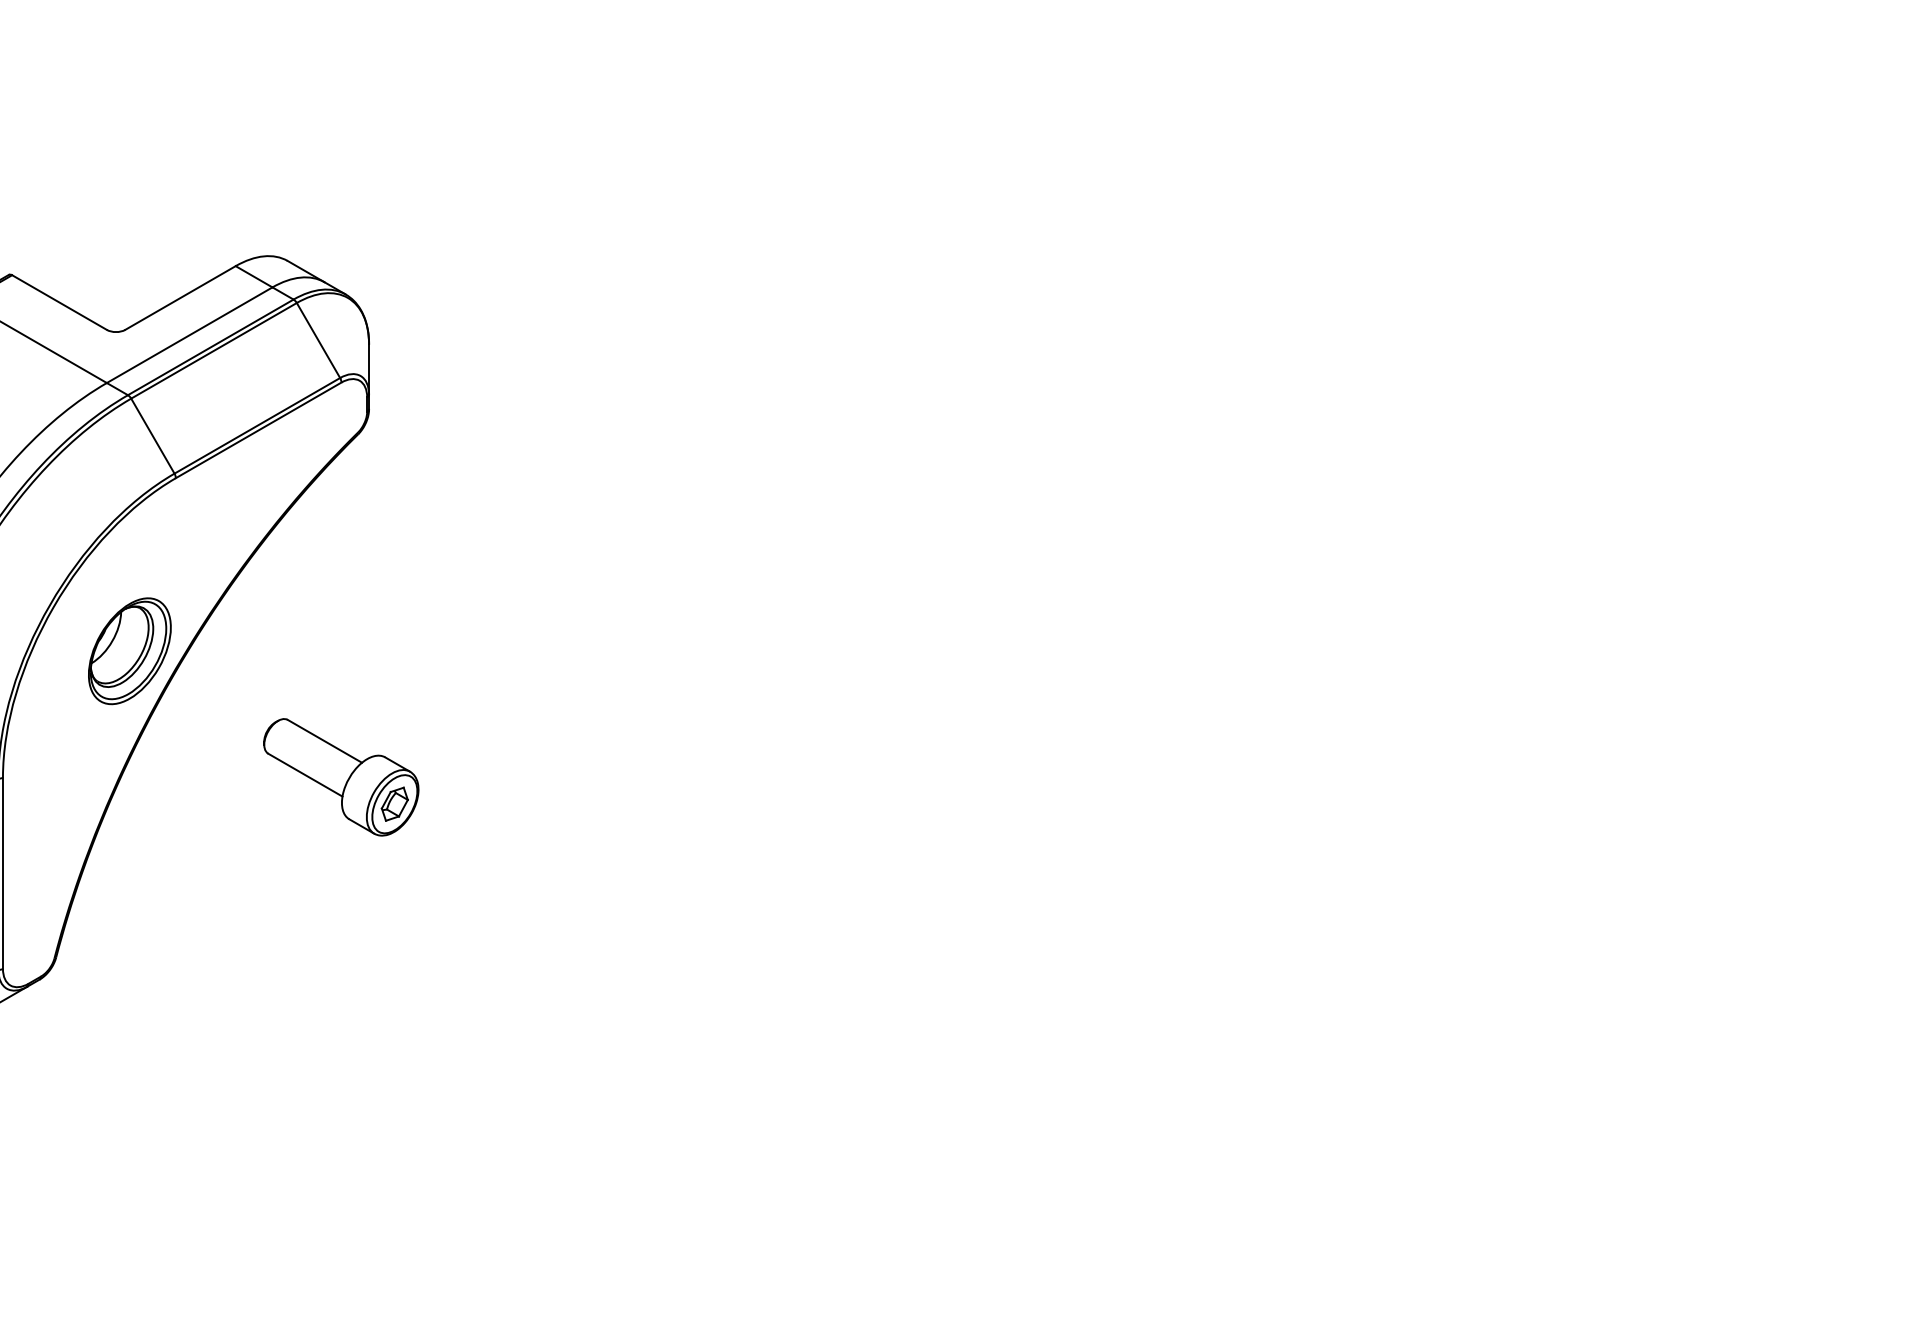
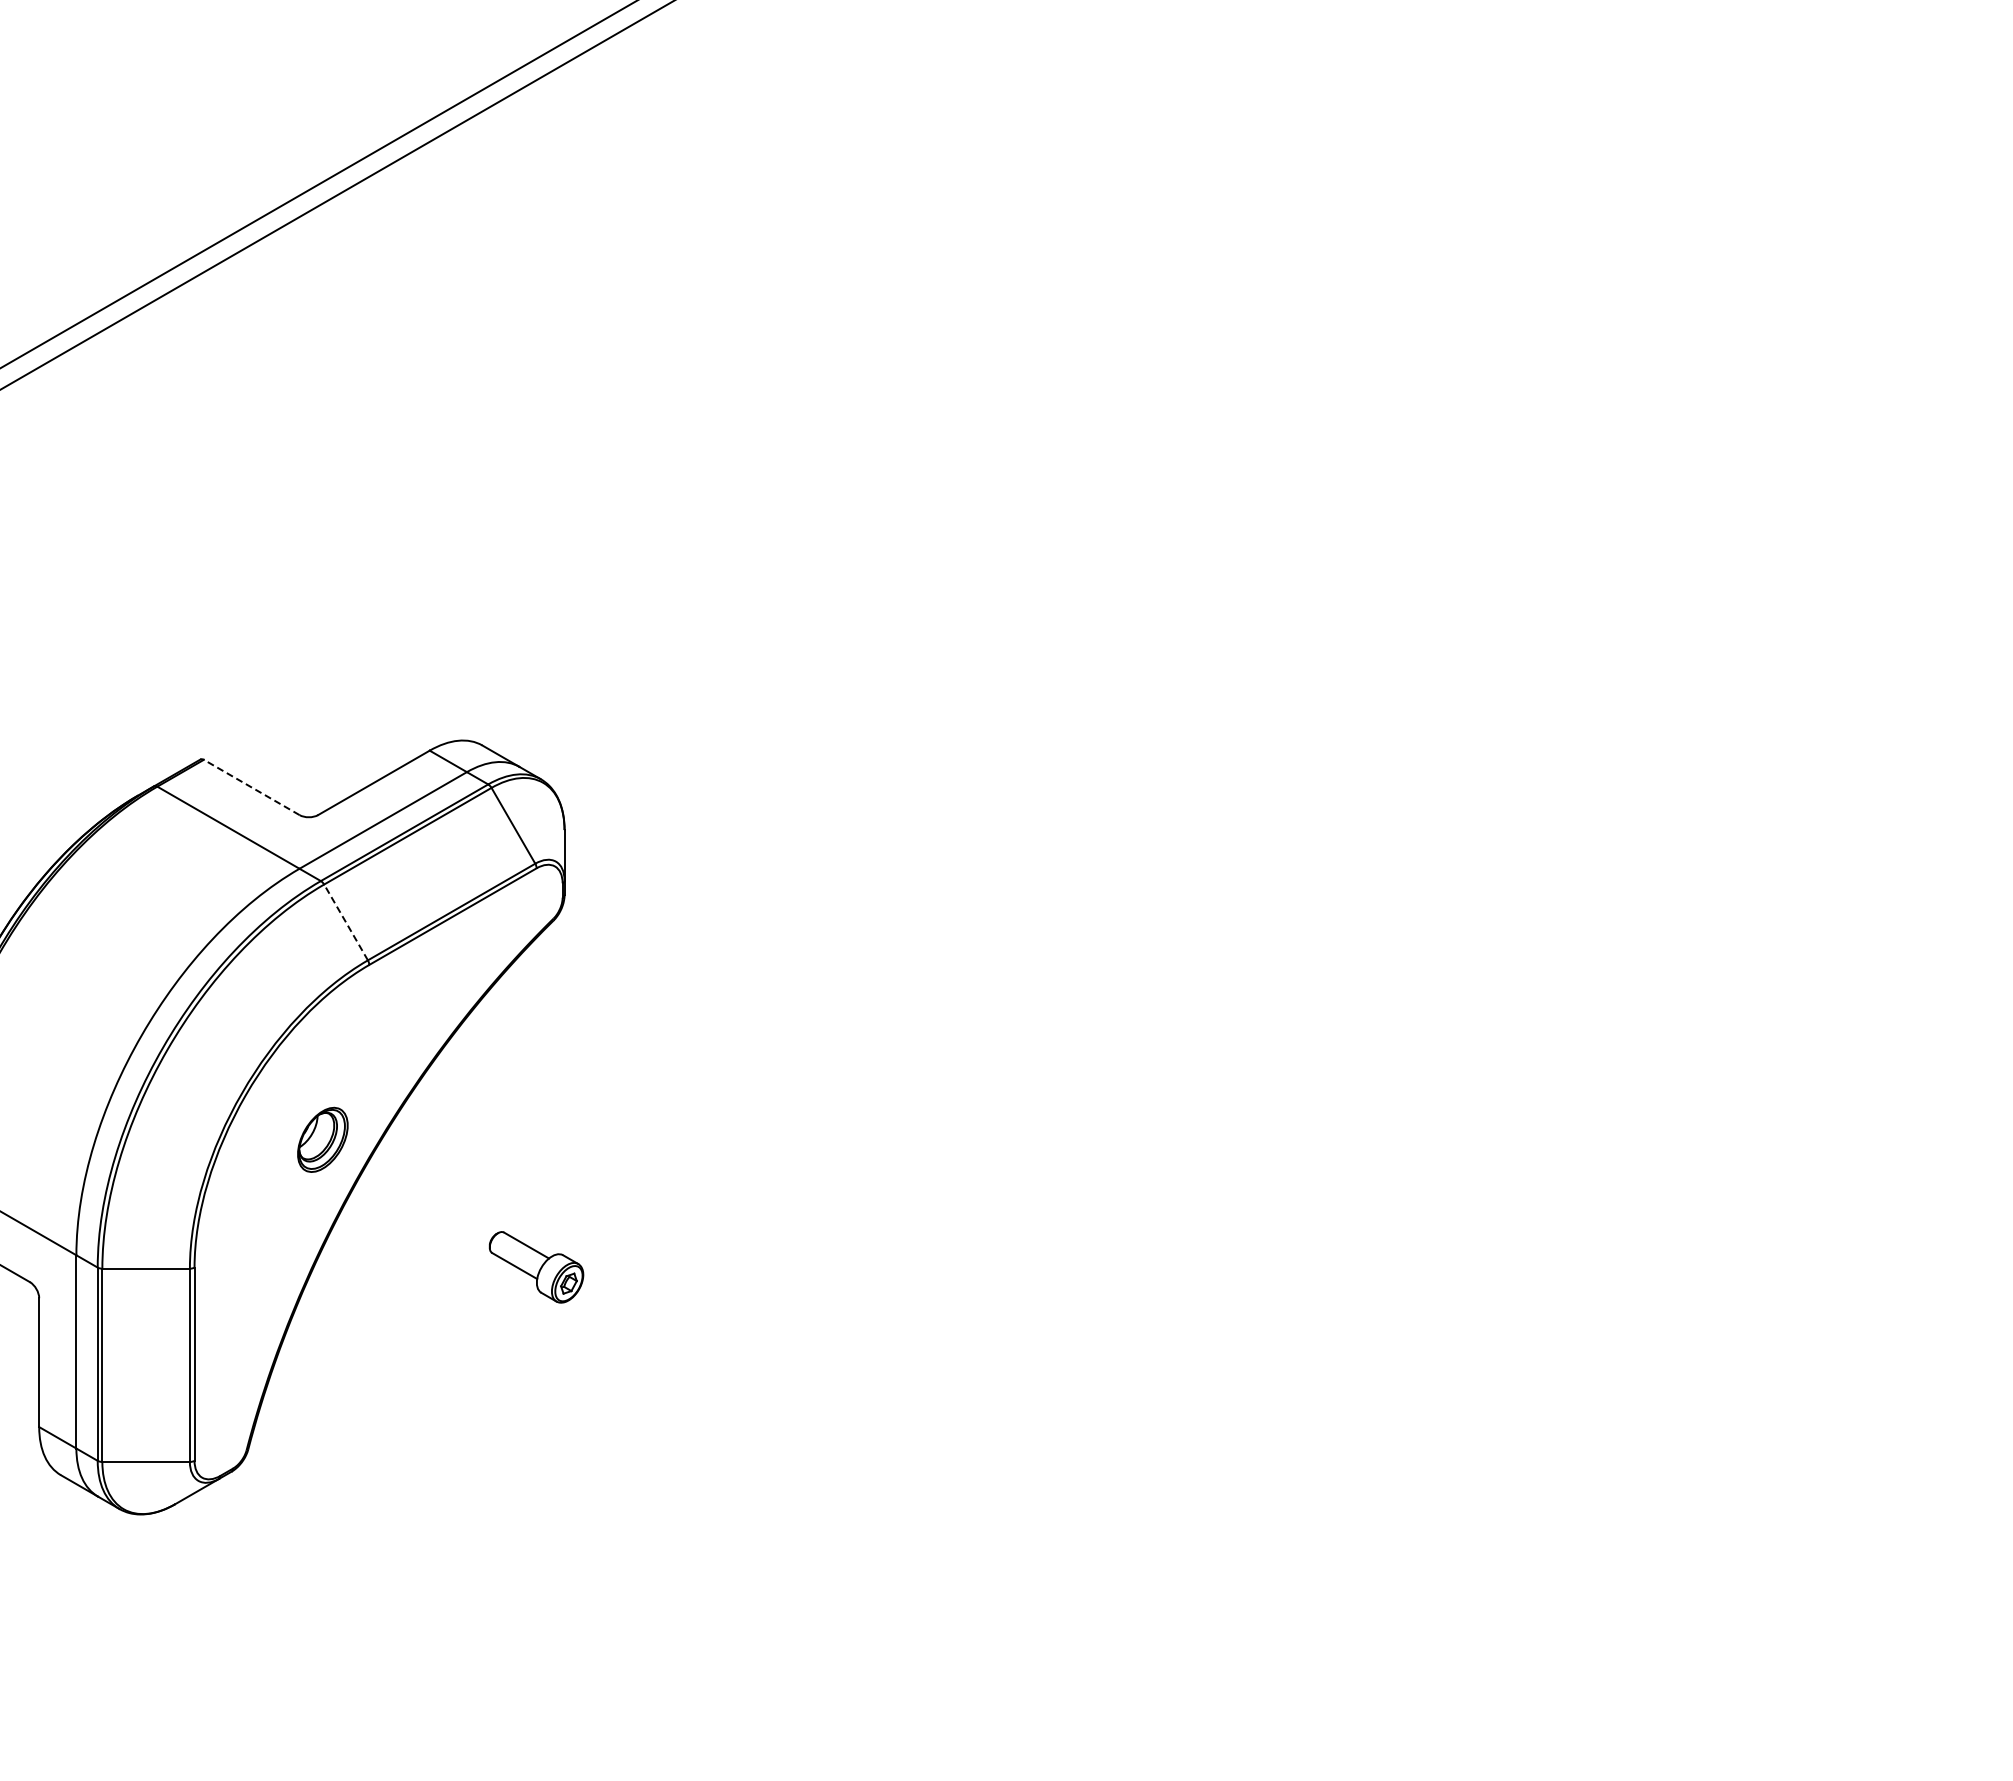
line: (59, 302) -> (251, 787), solid -> dashed
line: (153, 436) -> (346, 922), solid -> dashed
part: (129, 650) -> (322, 1139), size x0.6
part: (341, 777) -> (536, 1267), size x0.6

